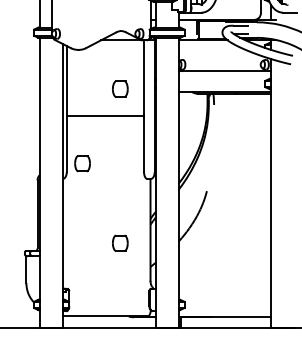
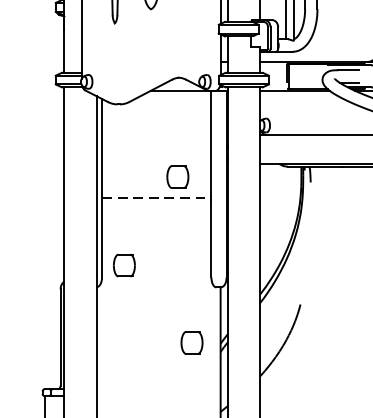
part: (120, 88) -> (178, 176), moved
line: (105, 116) -> (156, 198), solid -> dashed
part: (120, 242) -> (192, 341), moved

